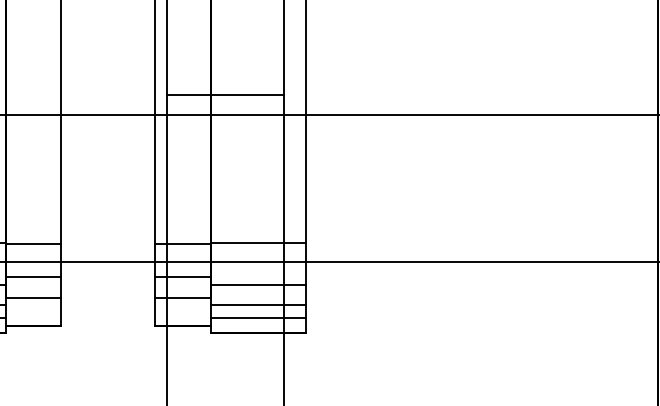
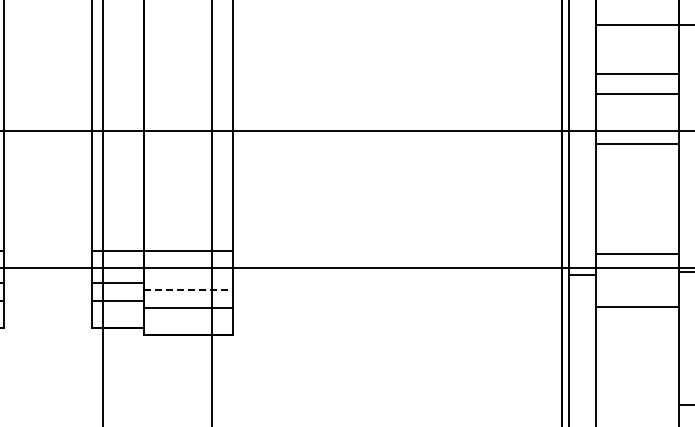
line: (225, 94) -> (157, 111), removed
line: (258, 285) -> (188, 290), solid -> dashed
line: (257, 317) -> (187, 320), removed

